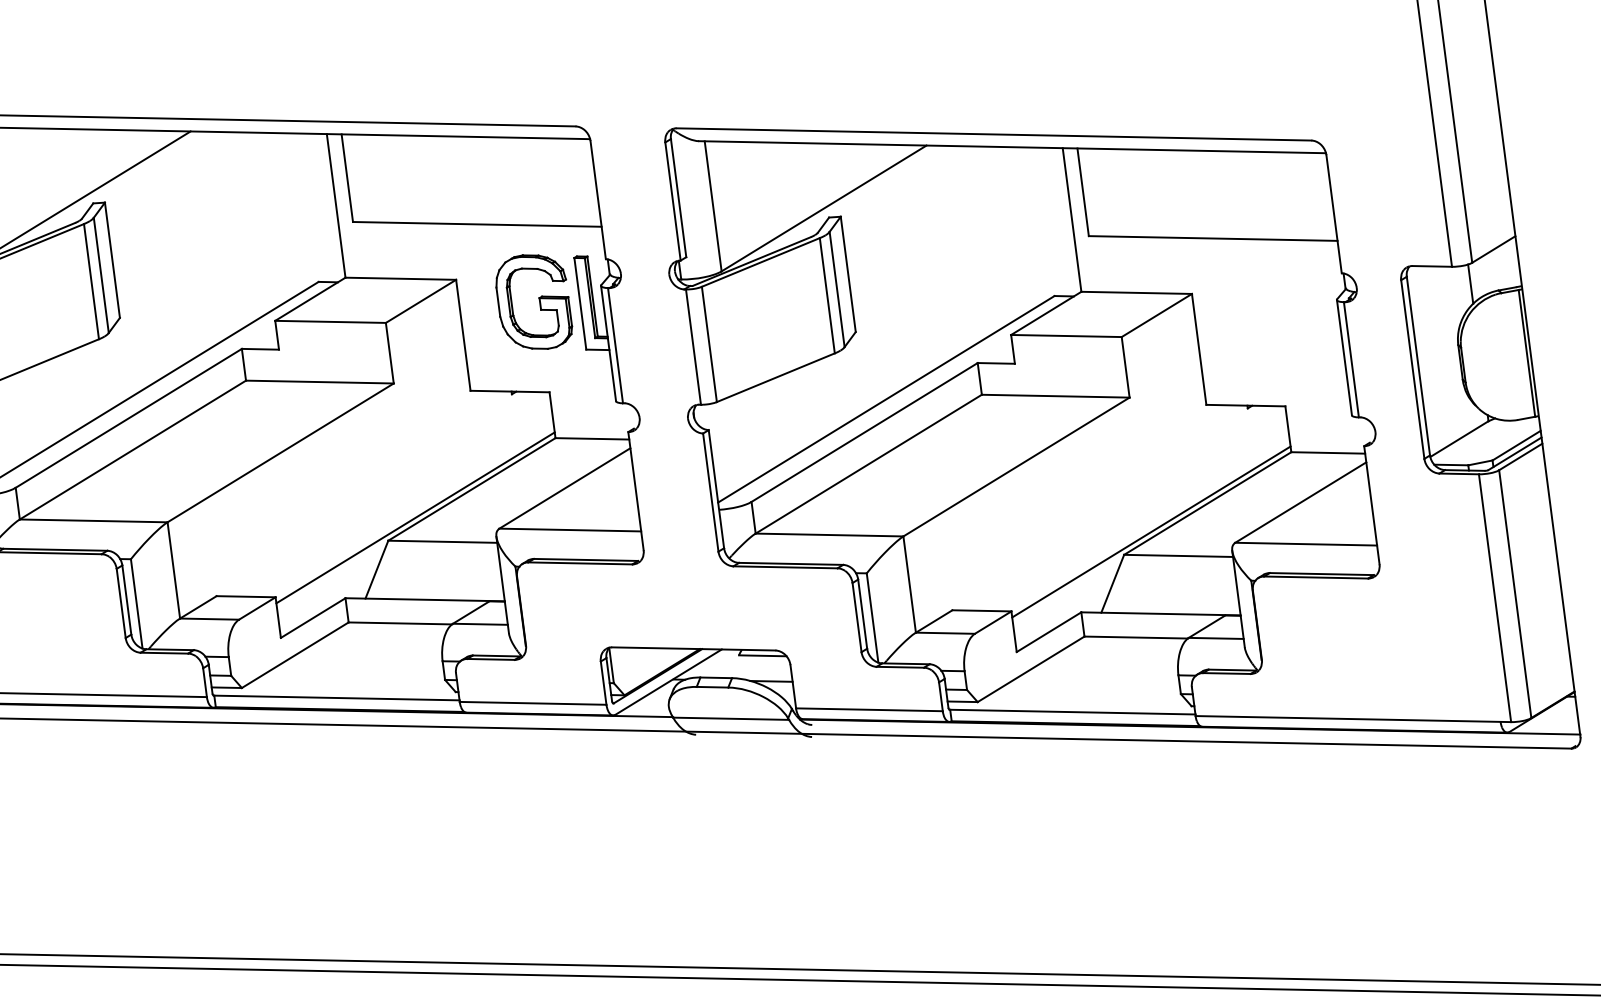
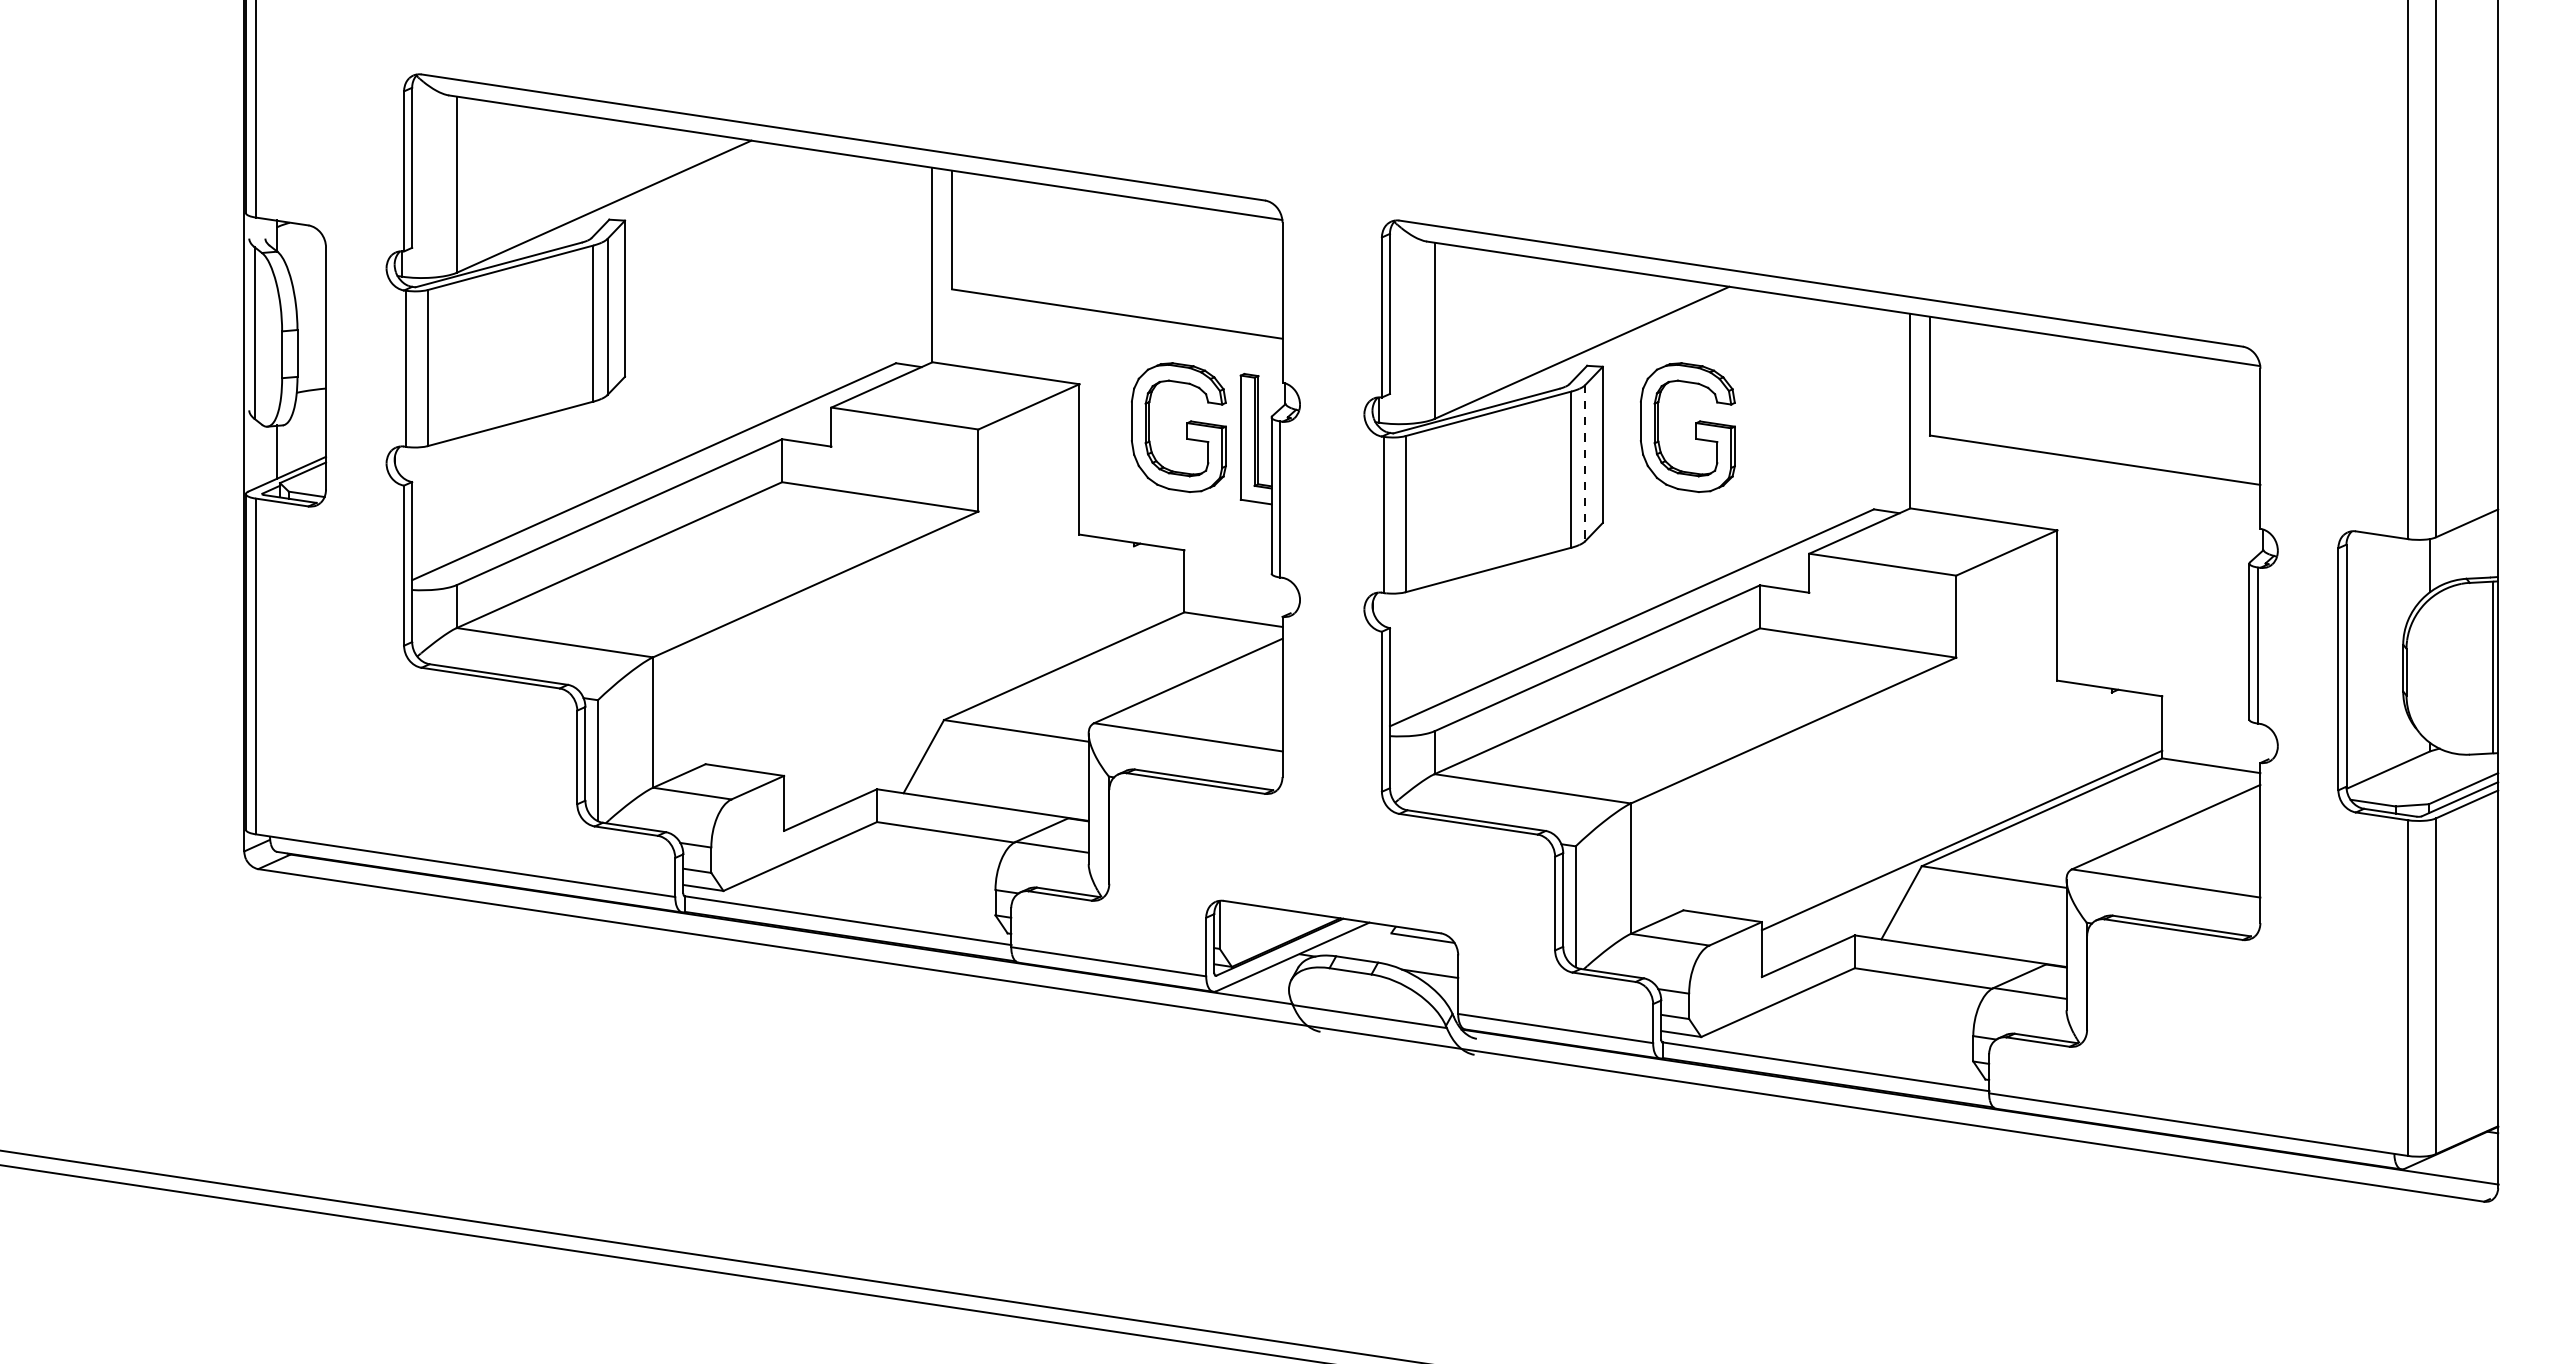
part: (915, 252) -> (1695, 427), added
line: (837, 289) -> (1585, 463), solid -> dashed
line: (415, 517) -> (984, 694), removed

